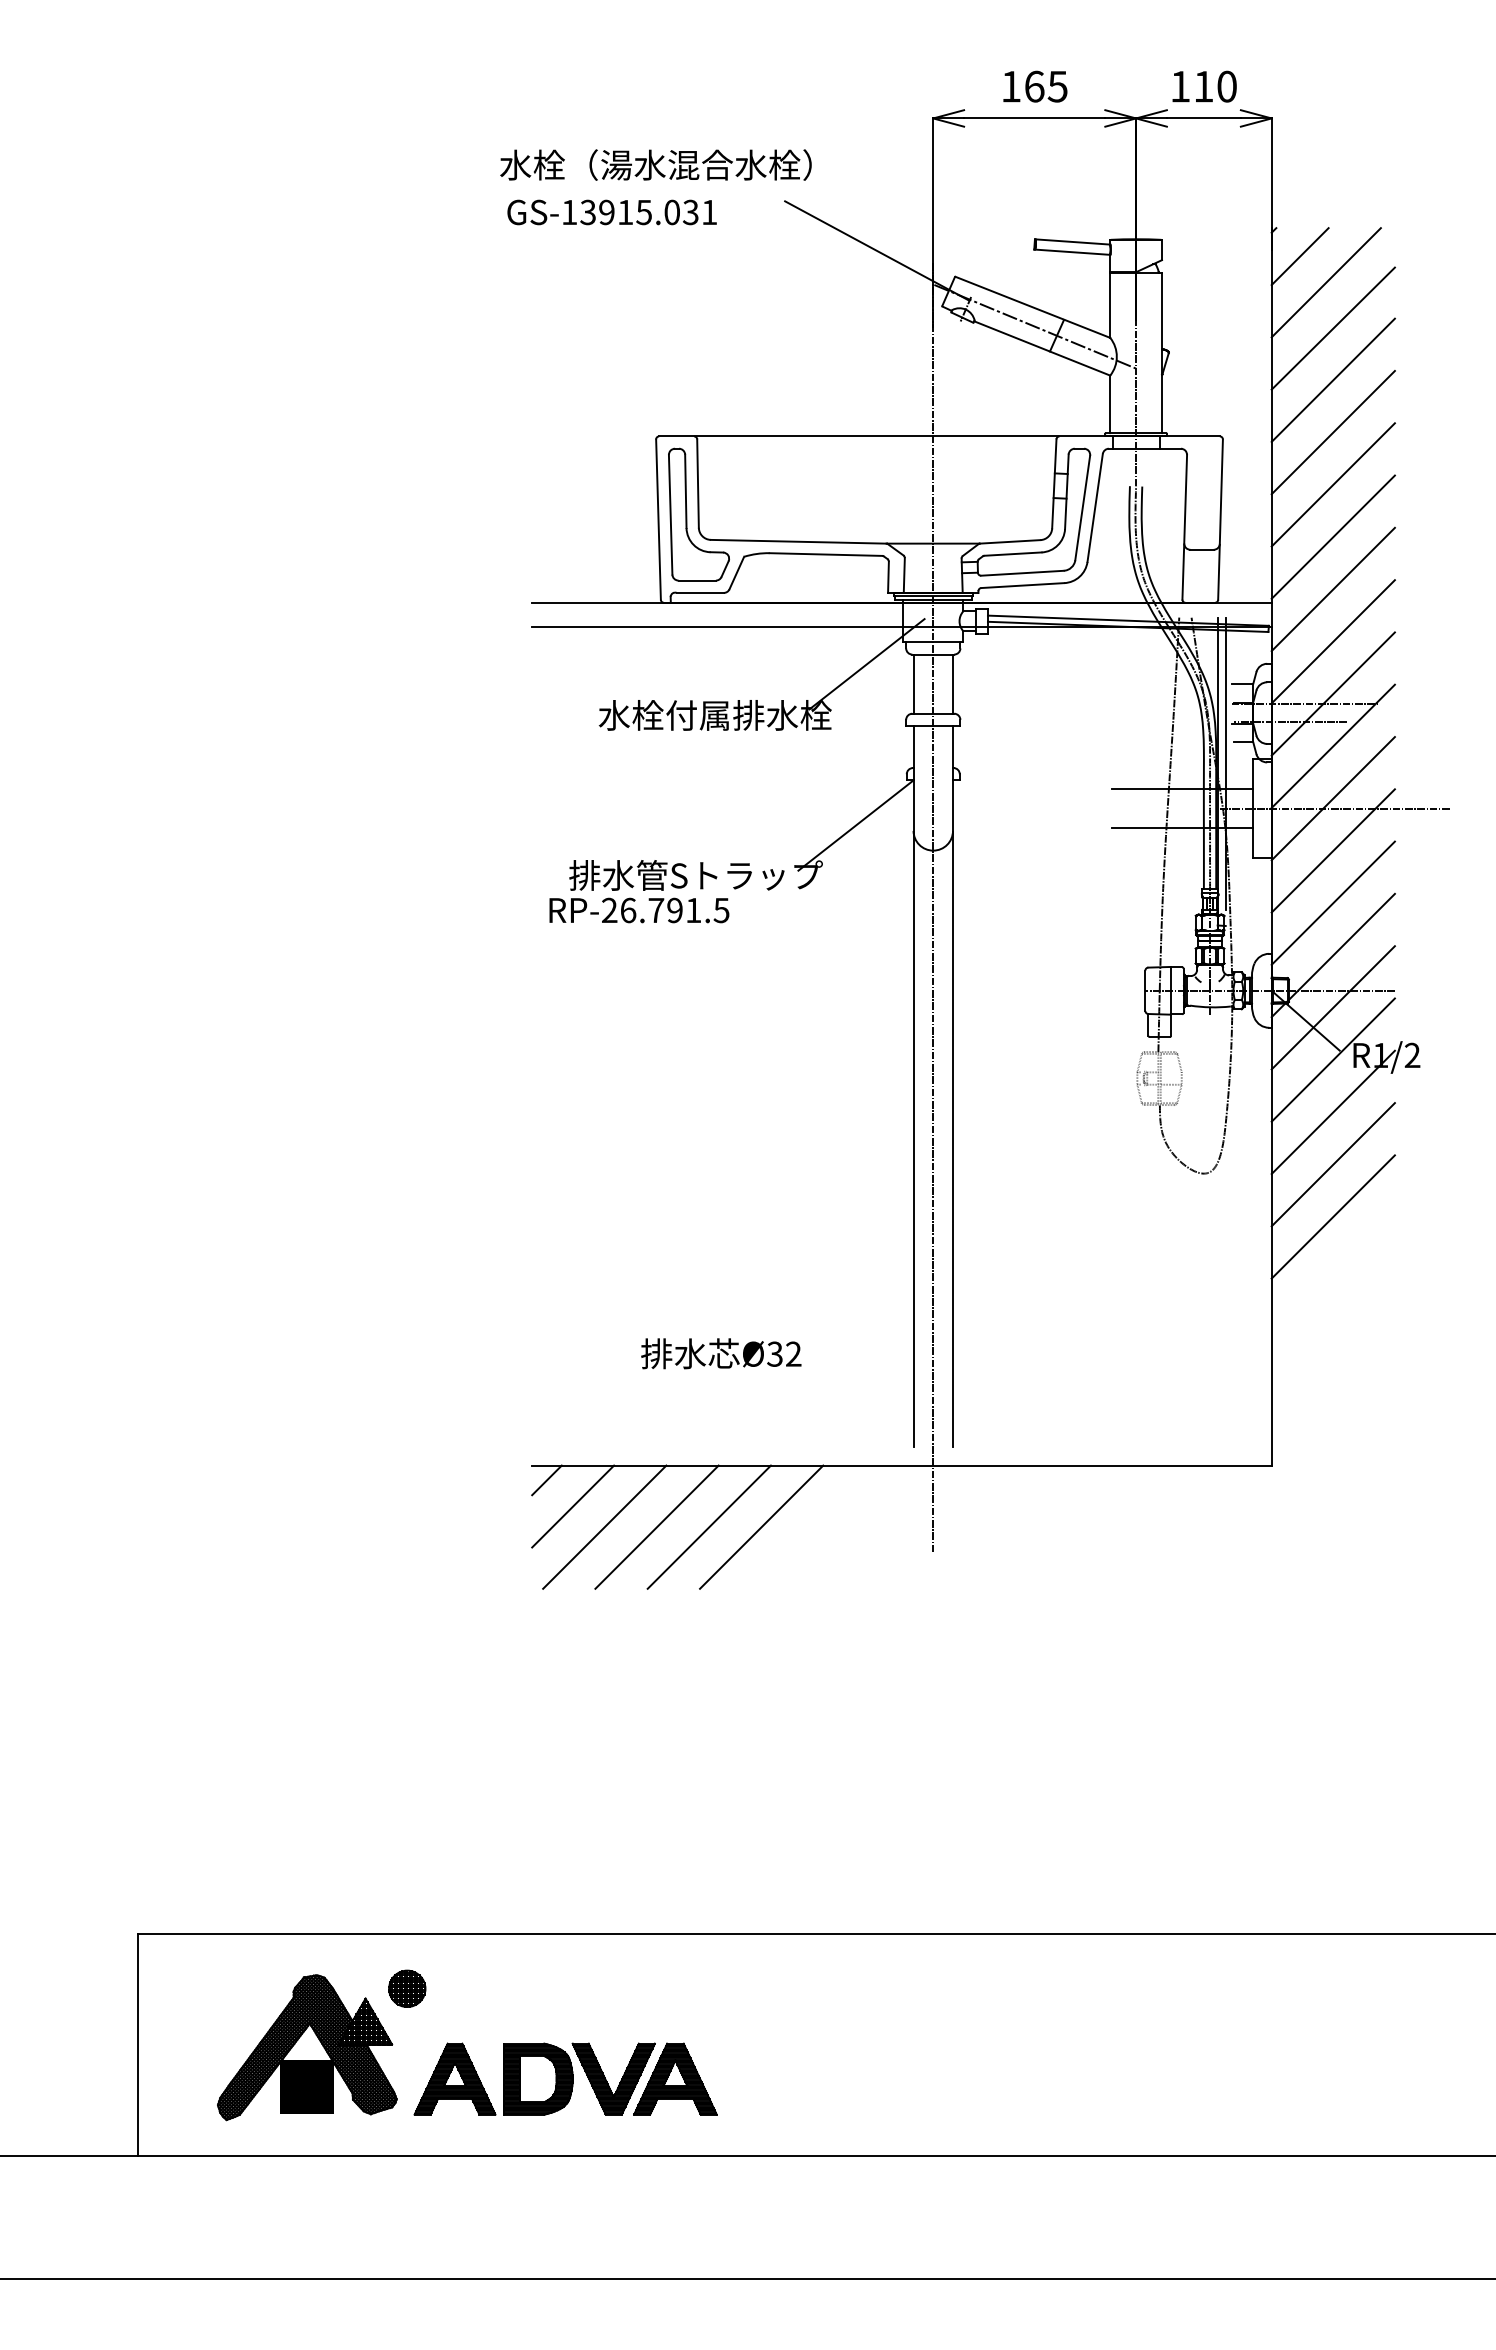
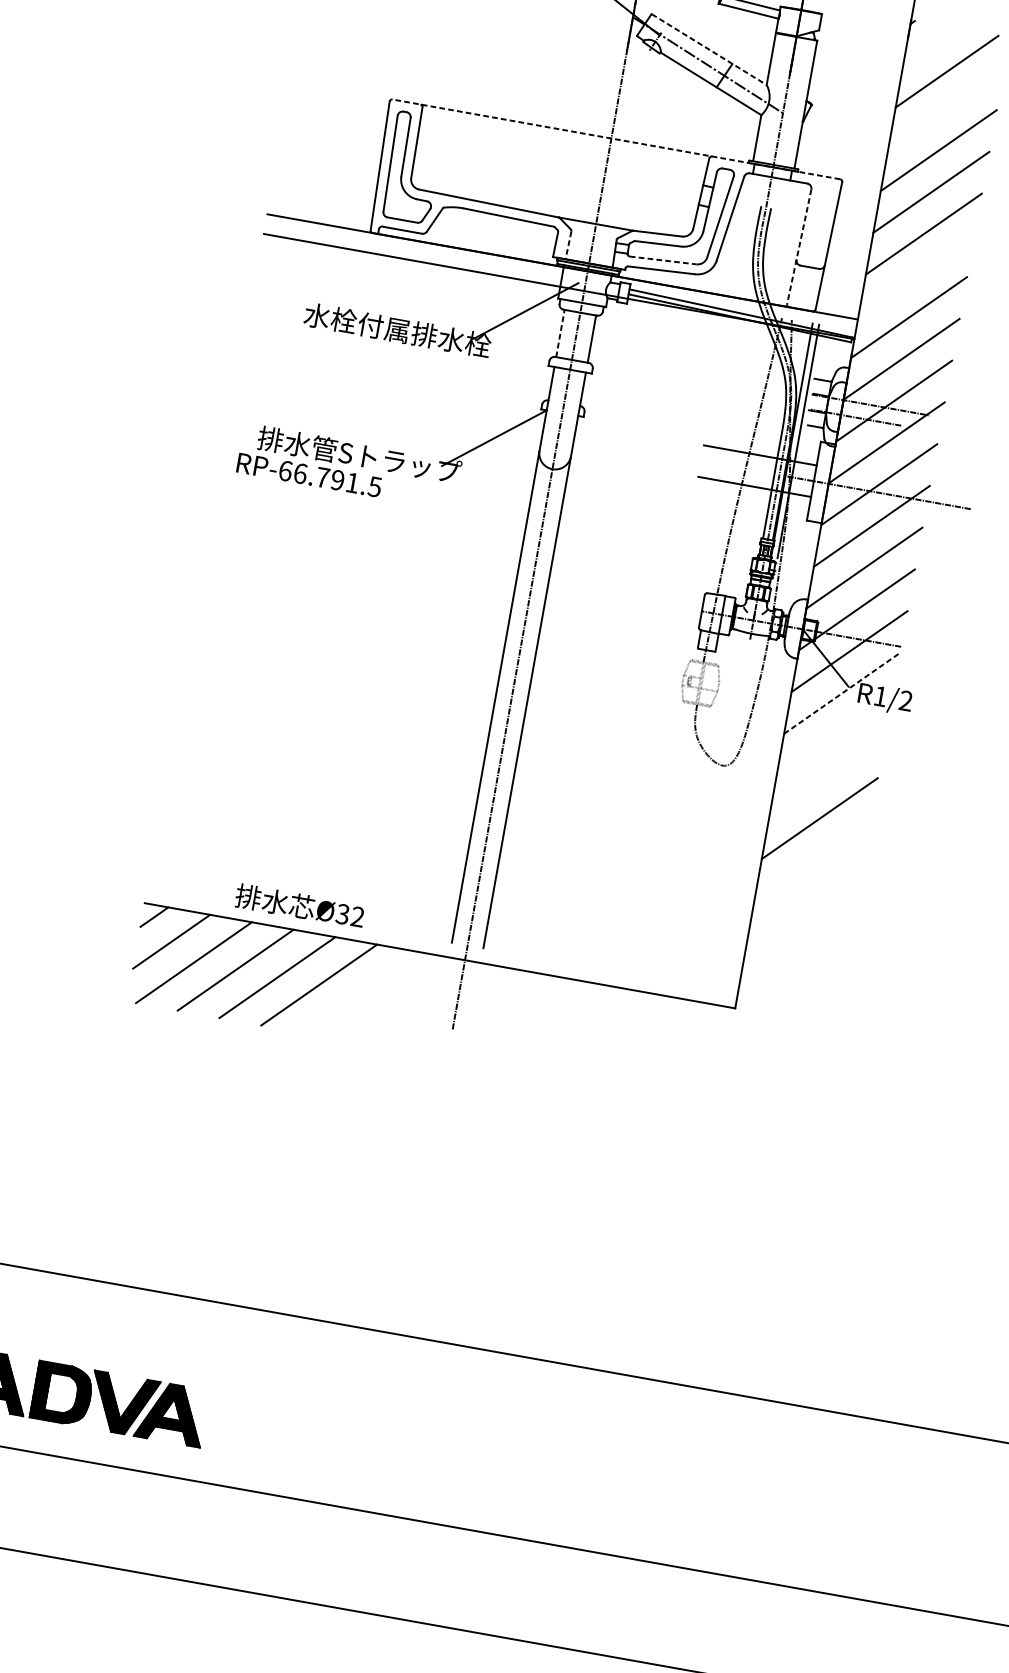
line: (1299, 256) -> (929, 46), removed
line: (1033, 307) -> (709, 49), solid -> dashed
line: (1332, 328) -> (945, 109), removed
line: (939, 436) -> (616, 139), solid -> dashed
line: (1184, 527) -> (799, 246), solid -> dashed
line: (1332, 536) -> (915, 275), removed
line: (1022, 573) -> (663, 260), solid -> dashed
line: (904, 576) -> (568, 246), solid -> dashed
line: (913, 684) -> (560, 333), solid -> dashed
text: (609, 910) -> (285, 471), RP-26.791.5 -> RP-66.791.5
line: (1333, 1059) -> (842, 692), solid -> dashed
line: (1332, 1112) -> (834, 735), removed
line: (1332, 1164) -> (826, 776), removed
text: (721, 1353) -> (300, 906), moved

